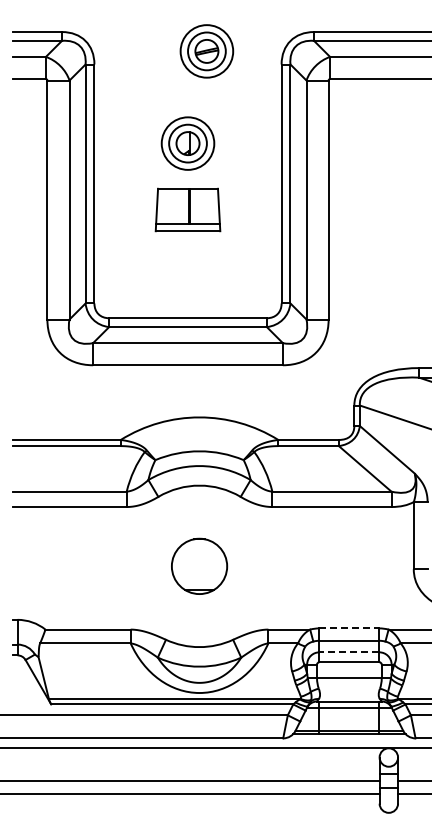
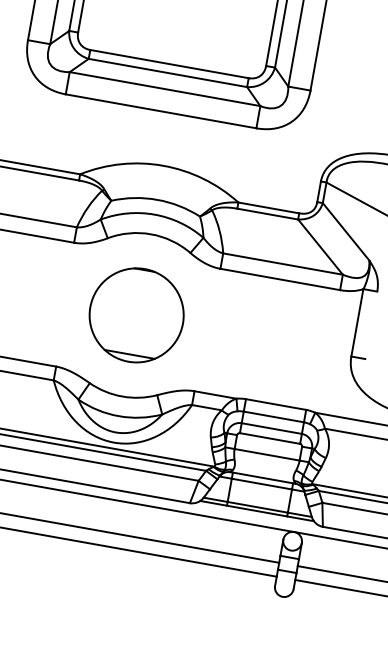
part: (199, 566) -> (136, 315), size x1.67
line: (349, 628) -> (276, 404), dashed -> solid
line: (349, 652) -> (271, 428), dashed -> solid

